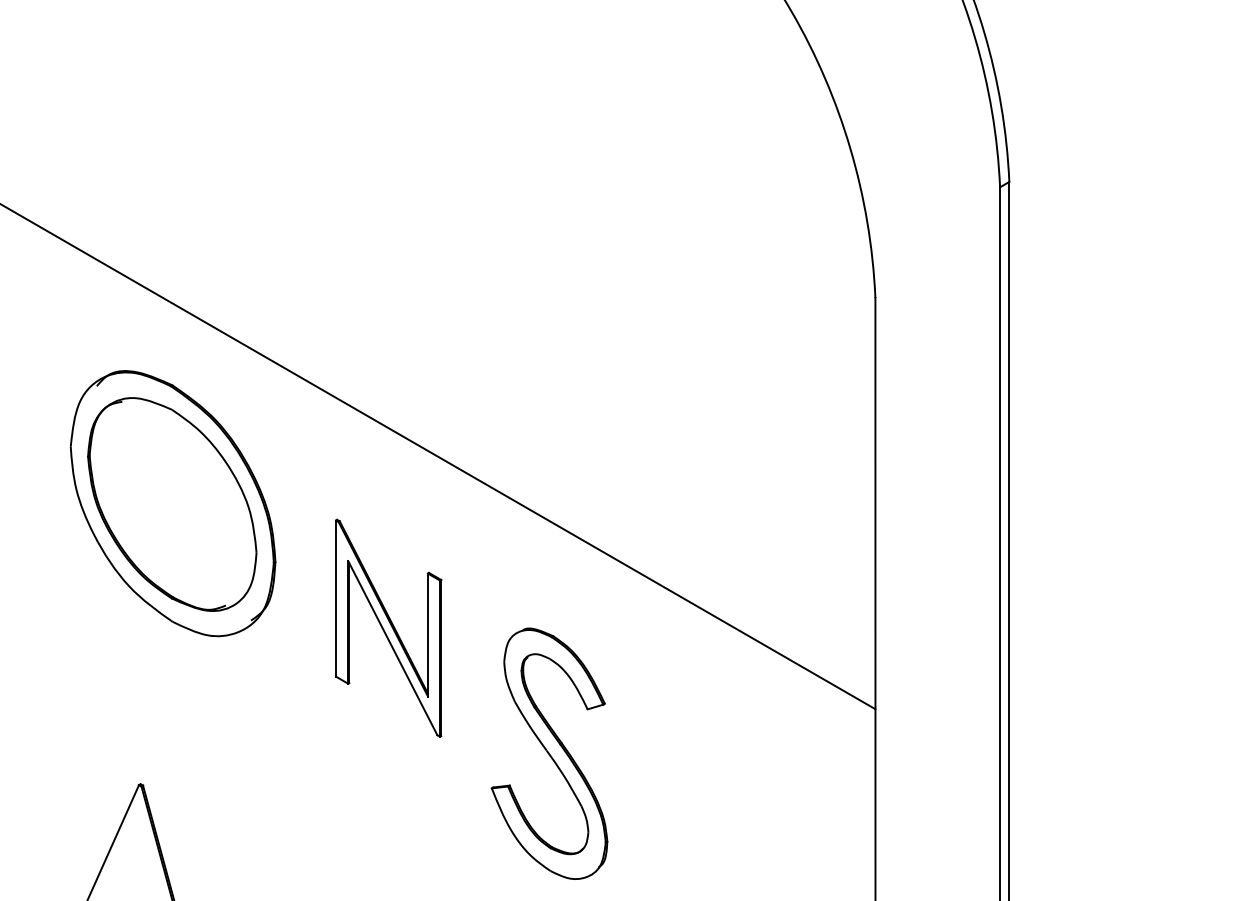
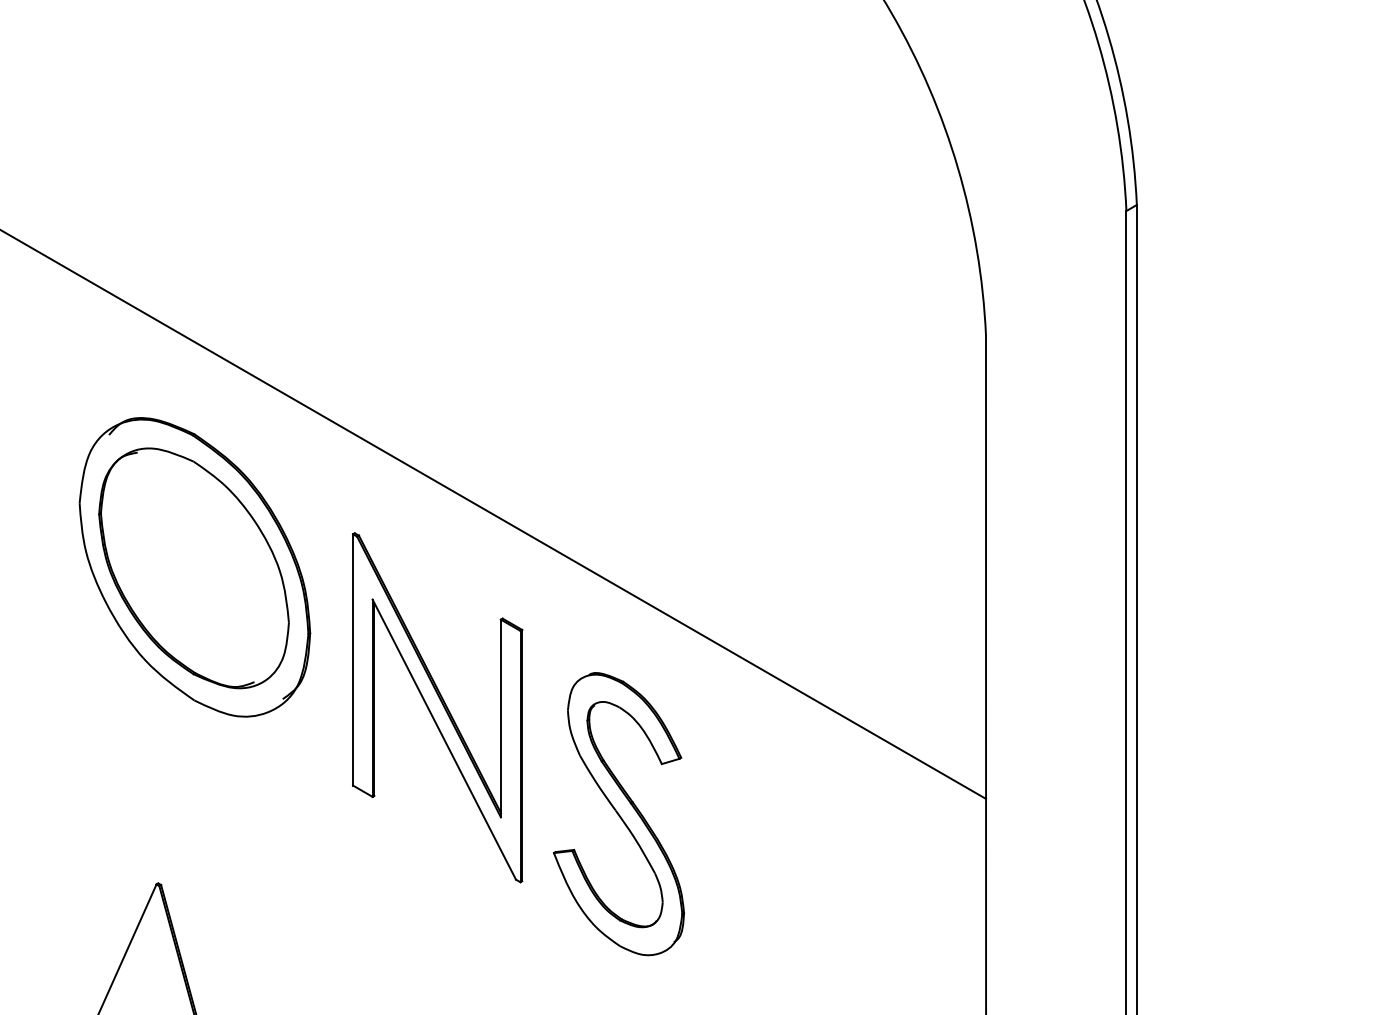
part: (388, 628) -> (437, 707), size x1.43
part: (549, 754) -> (618, 814), moved

